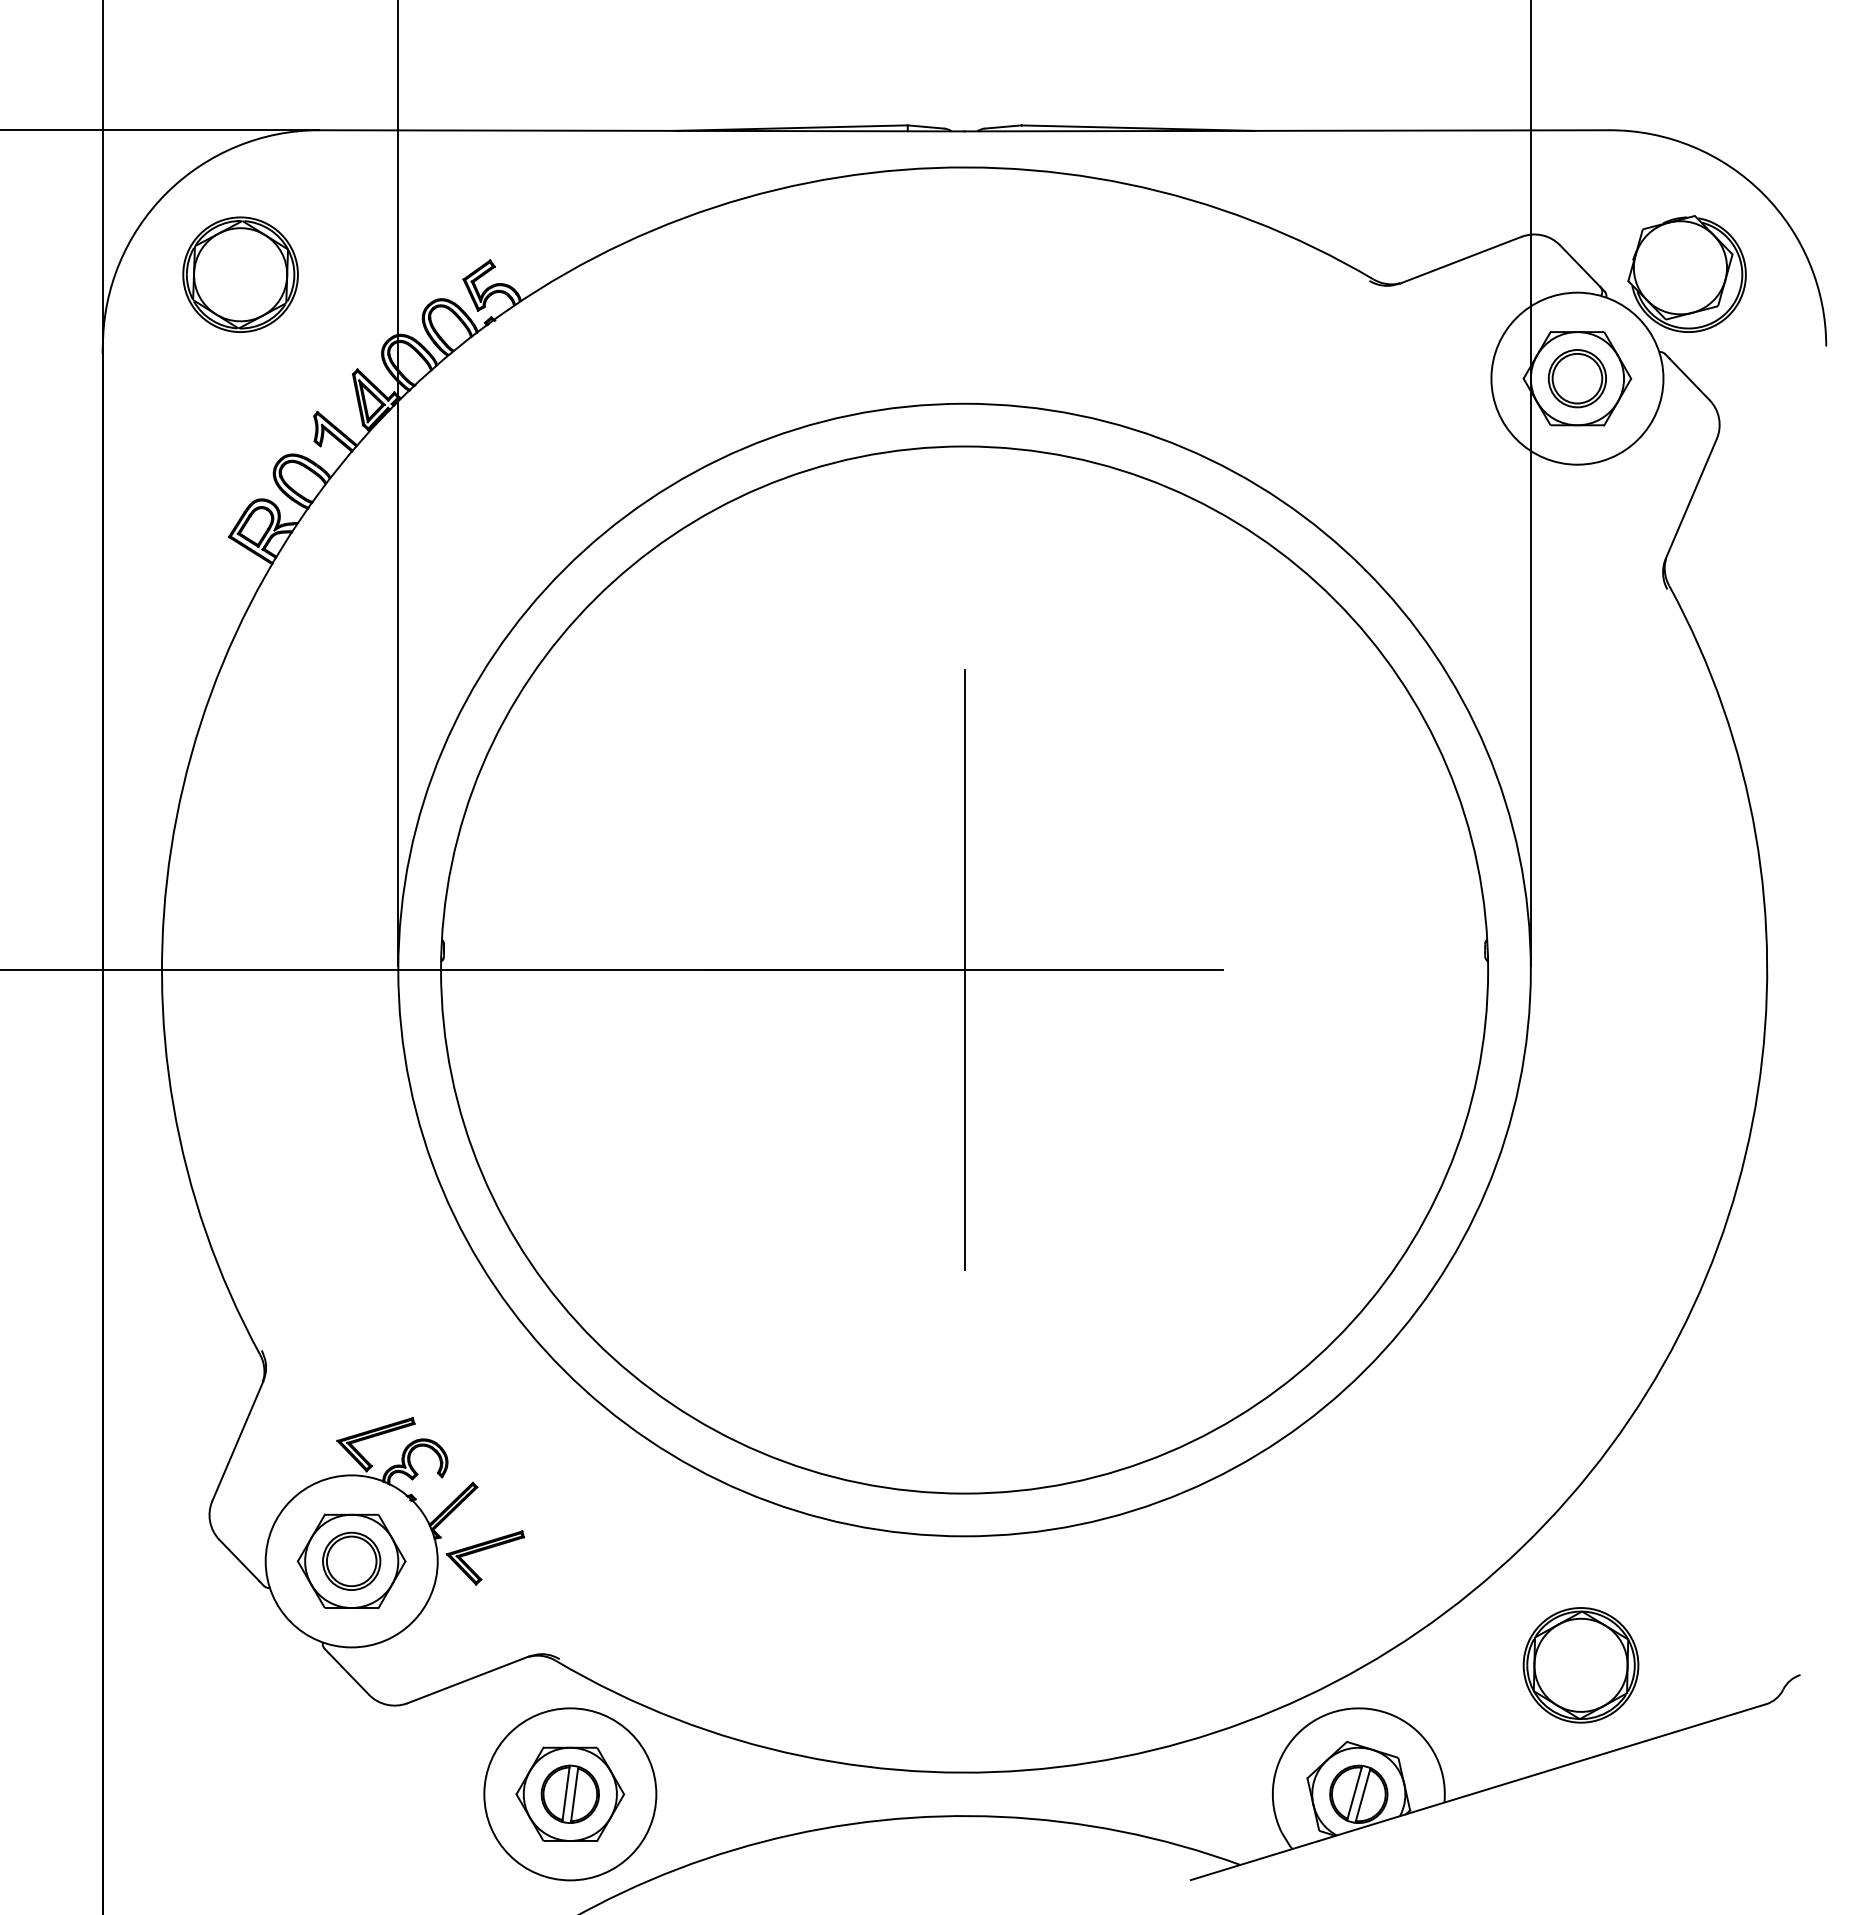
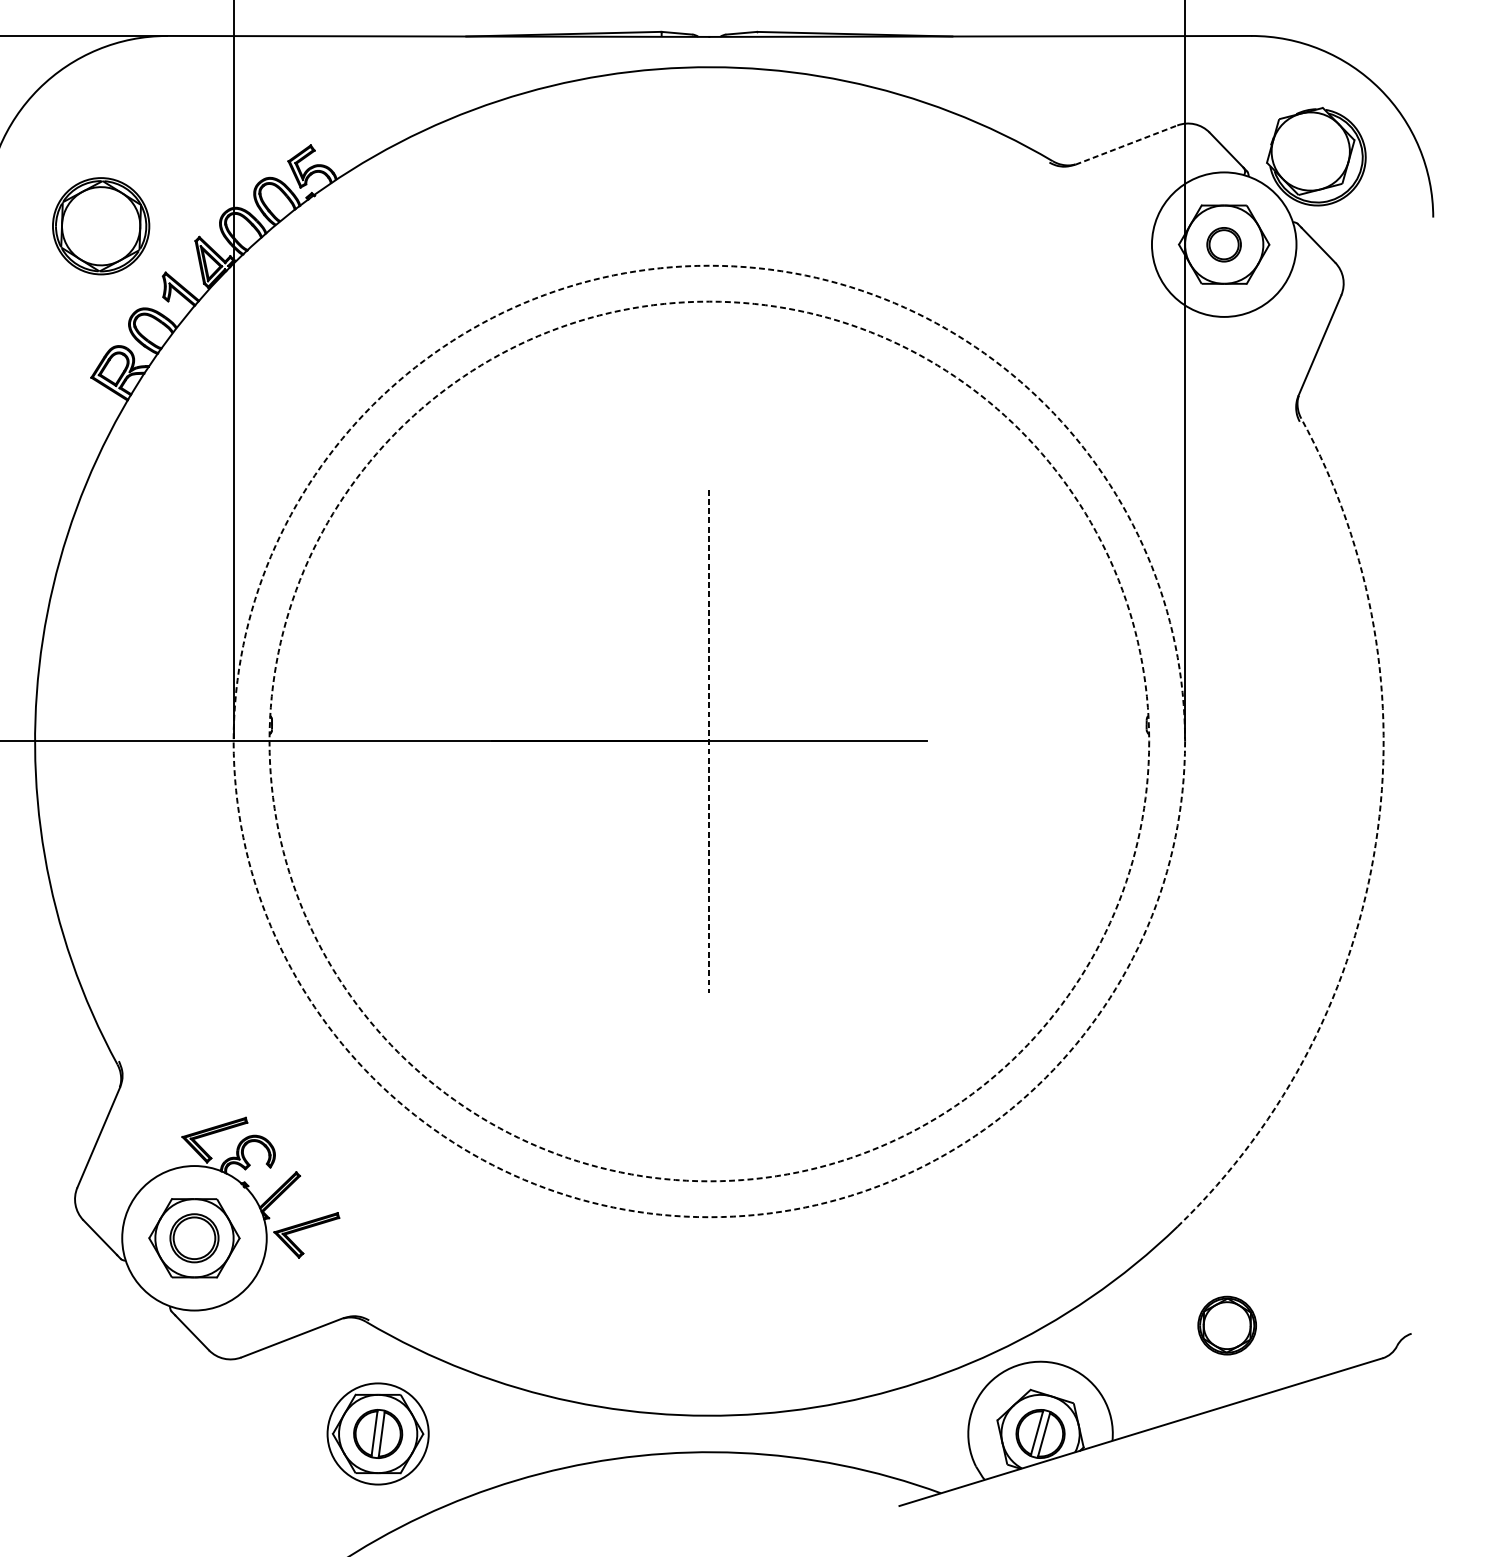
line: (1461, 260) -> (1126, 145), solid -> dashed
part: (240, 274) -> (101, 226), moved
part: (1576, 378) -> (1223, 244), size x0.7
circle: (964, 969) -> (709, 741), solid -> dashed
circle: (964, 969) -> (709, 741), solid -> dashed
line: (964, 970) -> (709, 741), solid -> dashed
arc: (1757, 1091) -> (1375, 843), solid -> dashed
part: (1580, 1665) -> (1226, 1325), size x0.6
circle: (570, 1794) -> (378, 1434), size x0.7

